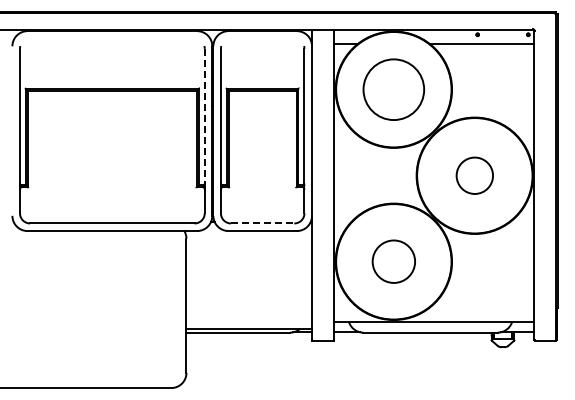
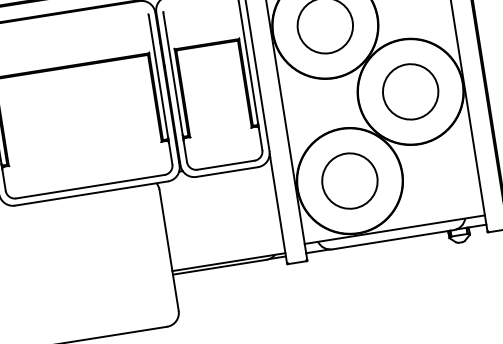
line: (204, 116) -> (158, 77), dashed -> solid
circle: (474, 175) -> (410, 91), size x1.67
line: (262, 223) -> (225, 165), dashed -> solid
circle: (393, 261) -> (349, 180), size x1.43

